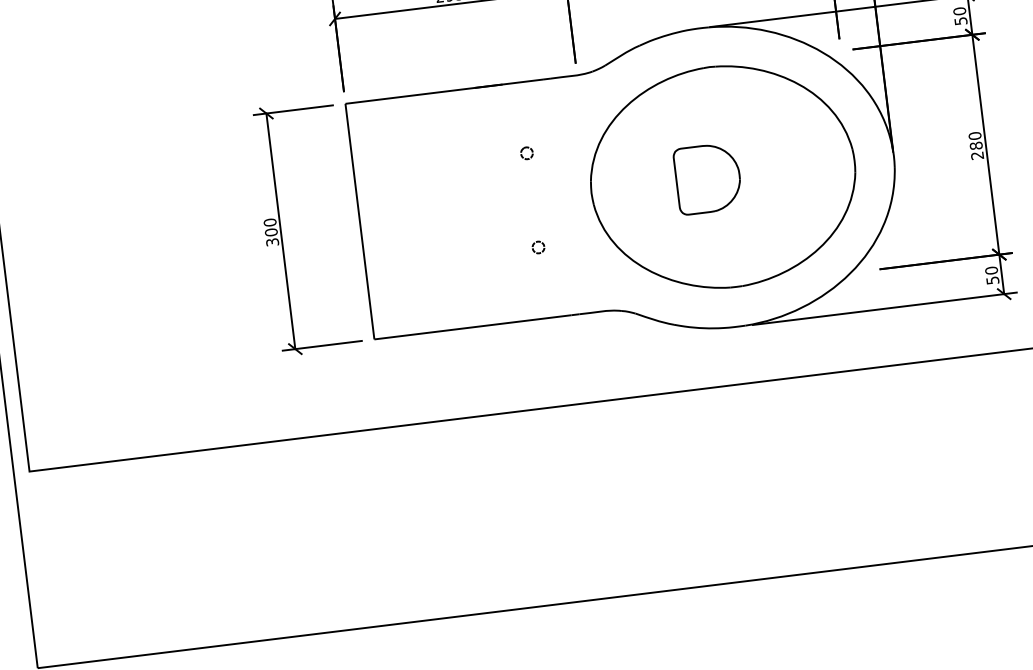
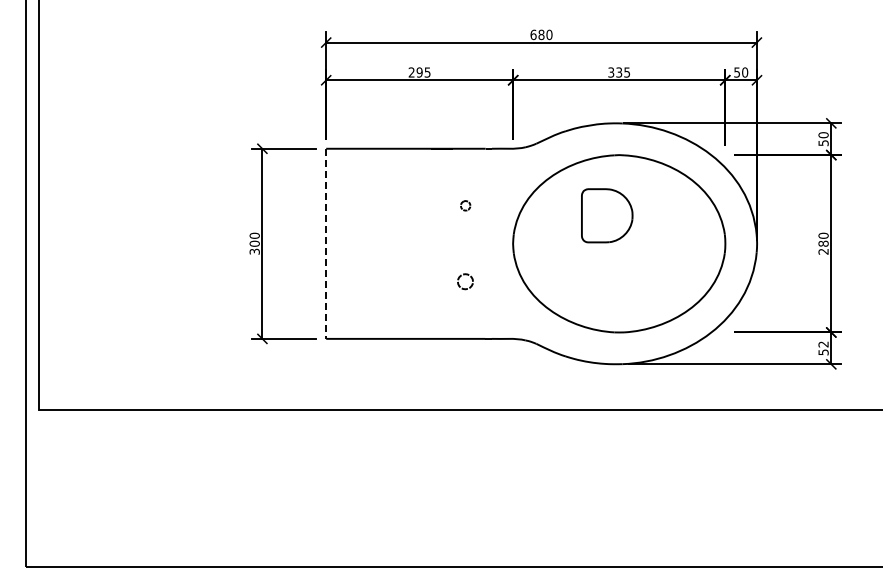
part: (708, 178) -> (607, 215), moved
line: (360, 222) -> (326, 244), solid -> dashed
part: (538, 247) -> (465, 281), size x1.6
text: (991, 270) -> (823, 344), 50 -> 52

